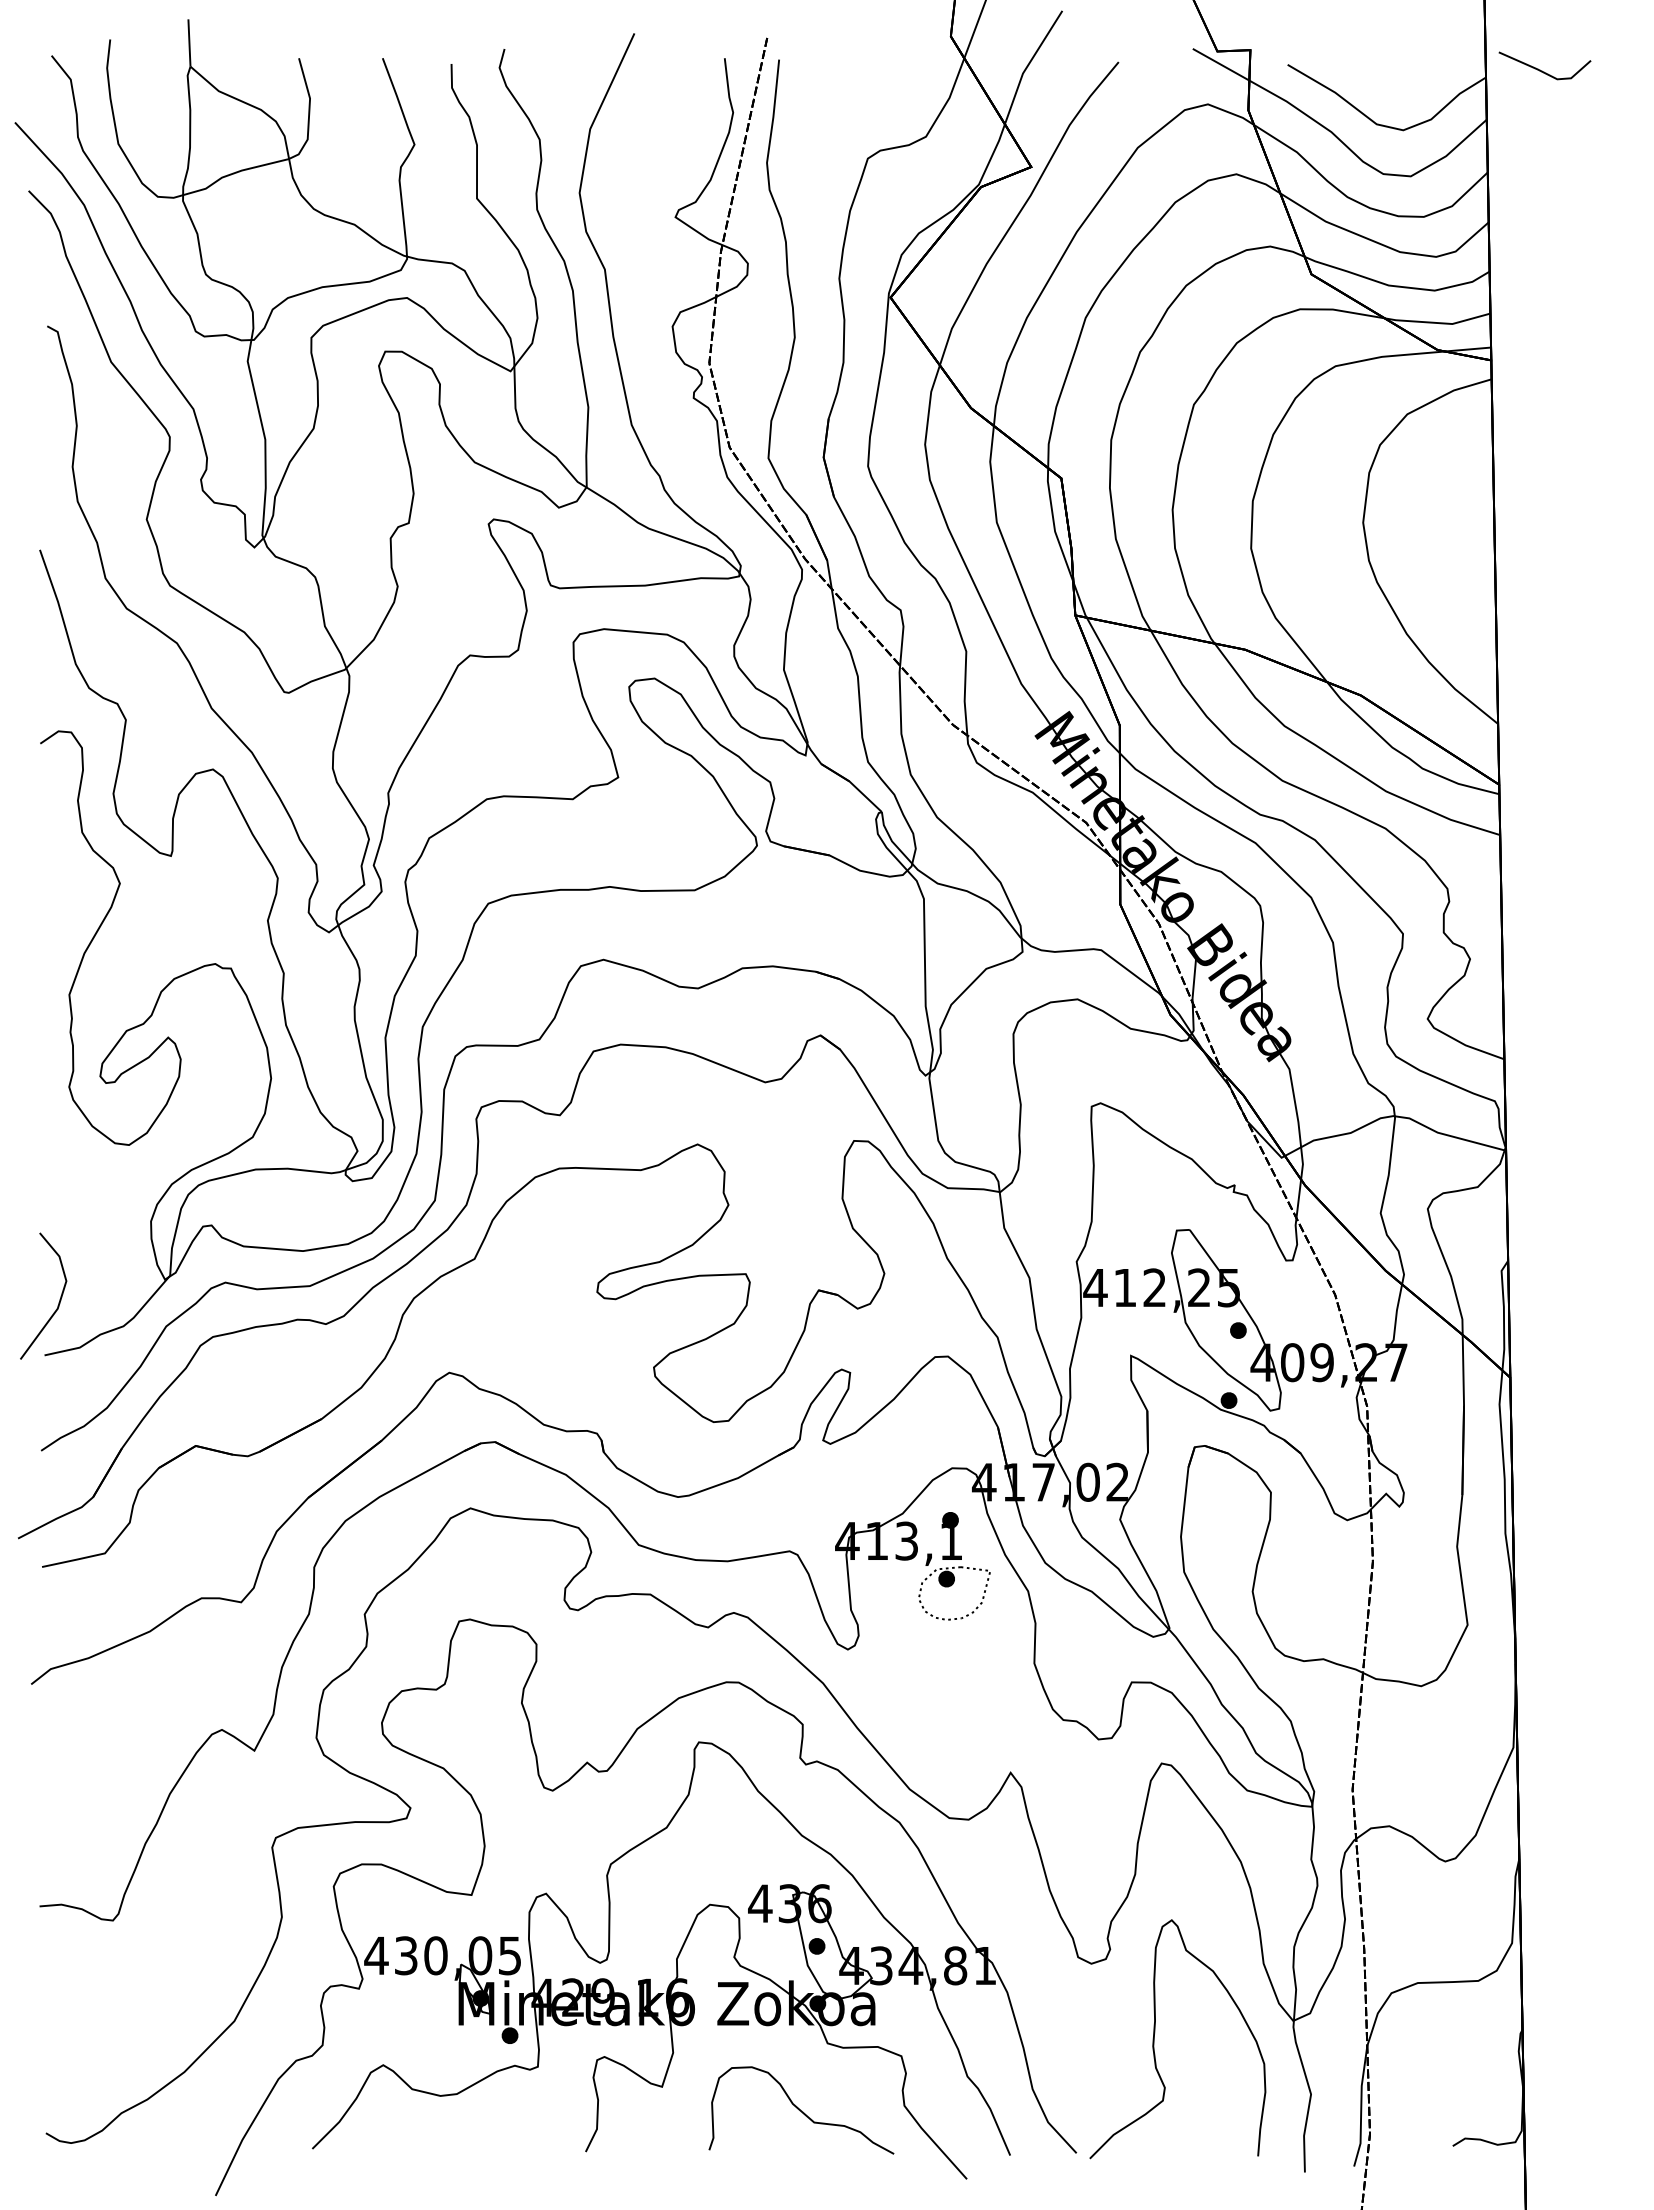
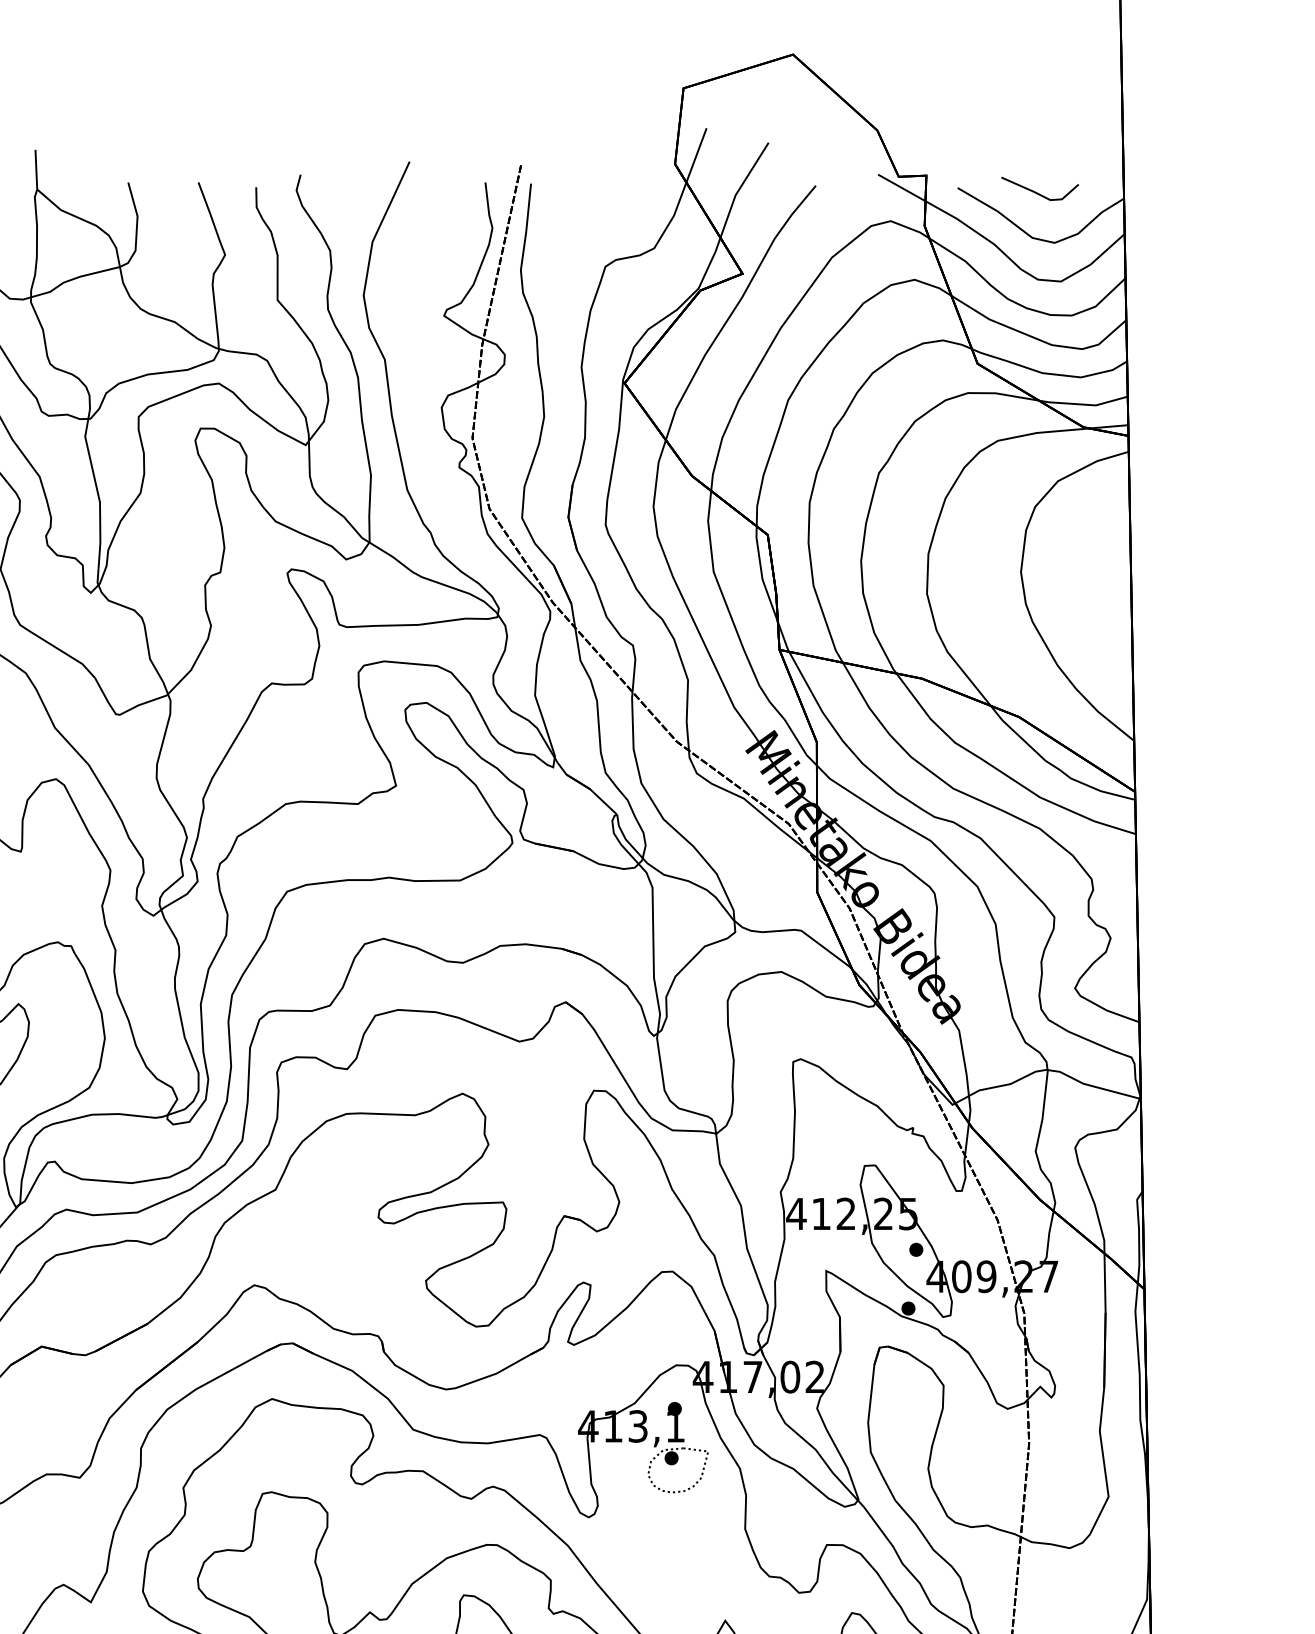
line: (1542, 70) -> (1038, 192), moved

